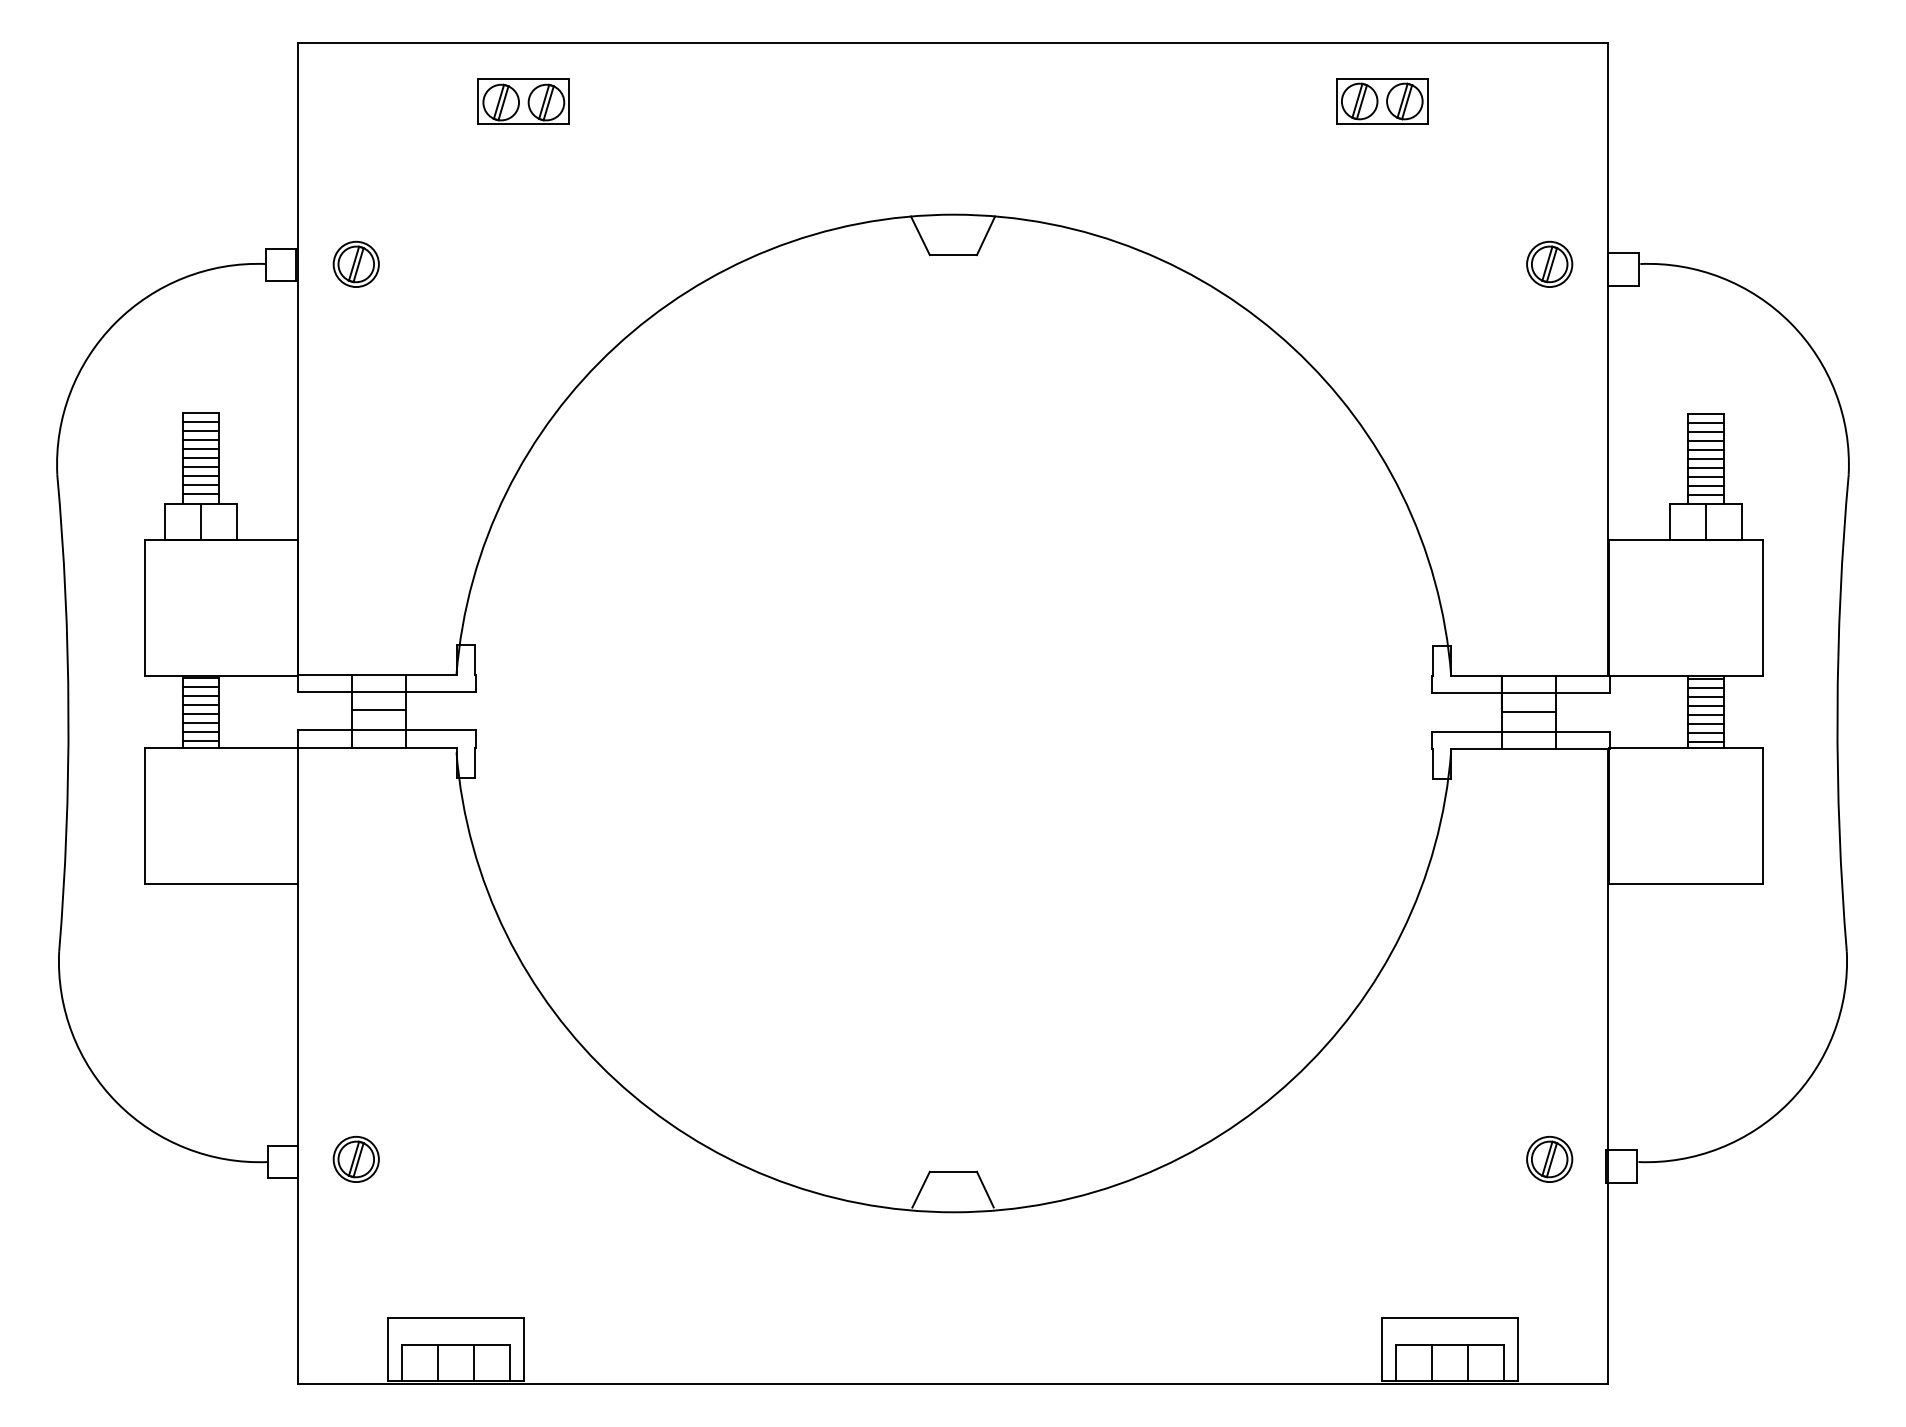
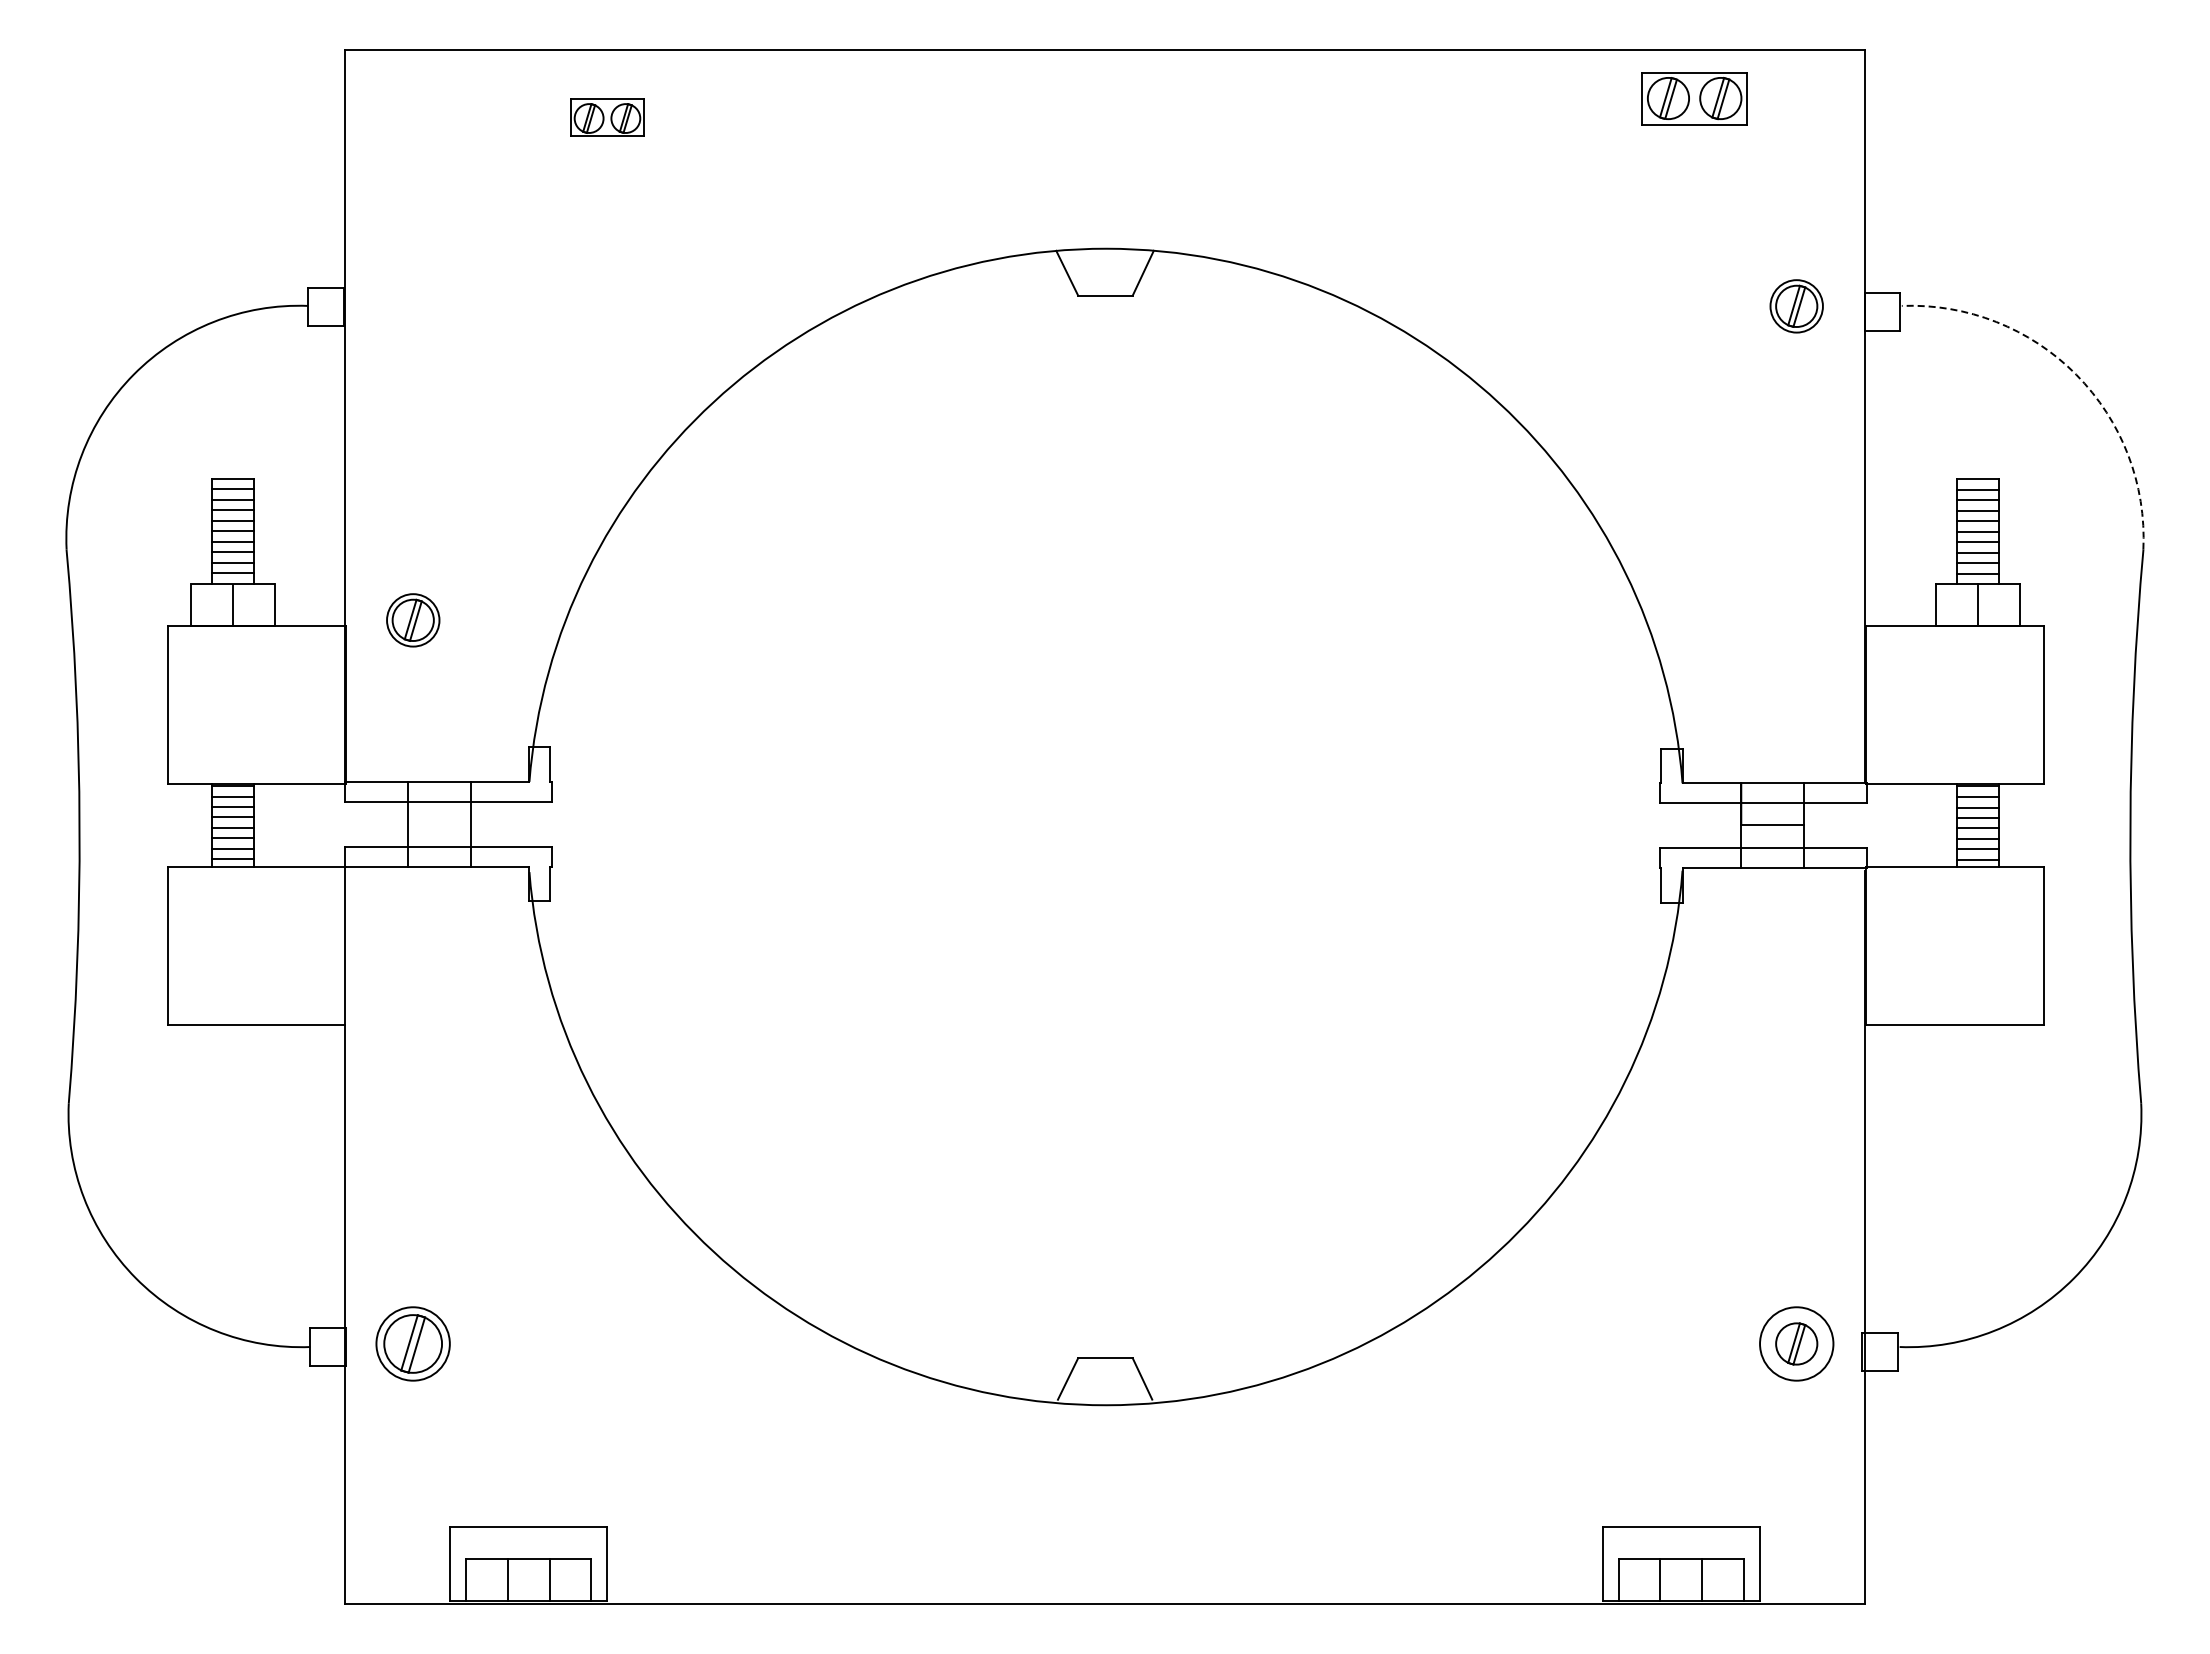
part: (523, 101) -> (607, 117), size x0.7
part: (1382, 101) -> (1694, 98), moved
part: (356, 264) -> (413, 620), moved
arc: (1791, 323) -> (2076, 374), solid -> dashed
line: (378, 710) -> (438, 823), removed
part: (356, 1159) -> (413, 1343), size x1.4
circle: (1549, 1159) -> (1796, 1343), size x1.4

